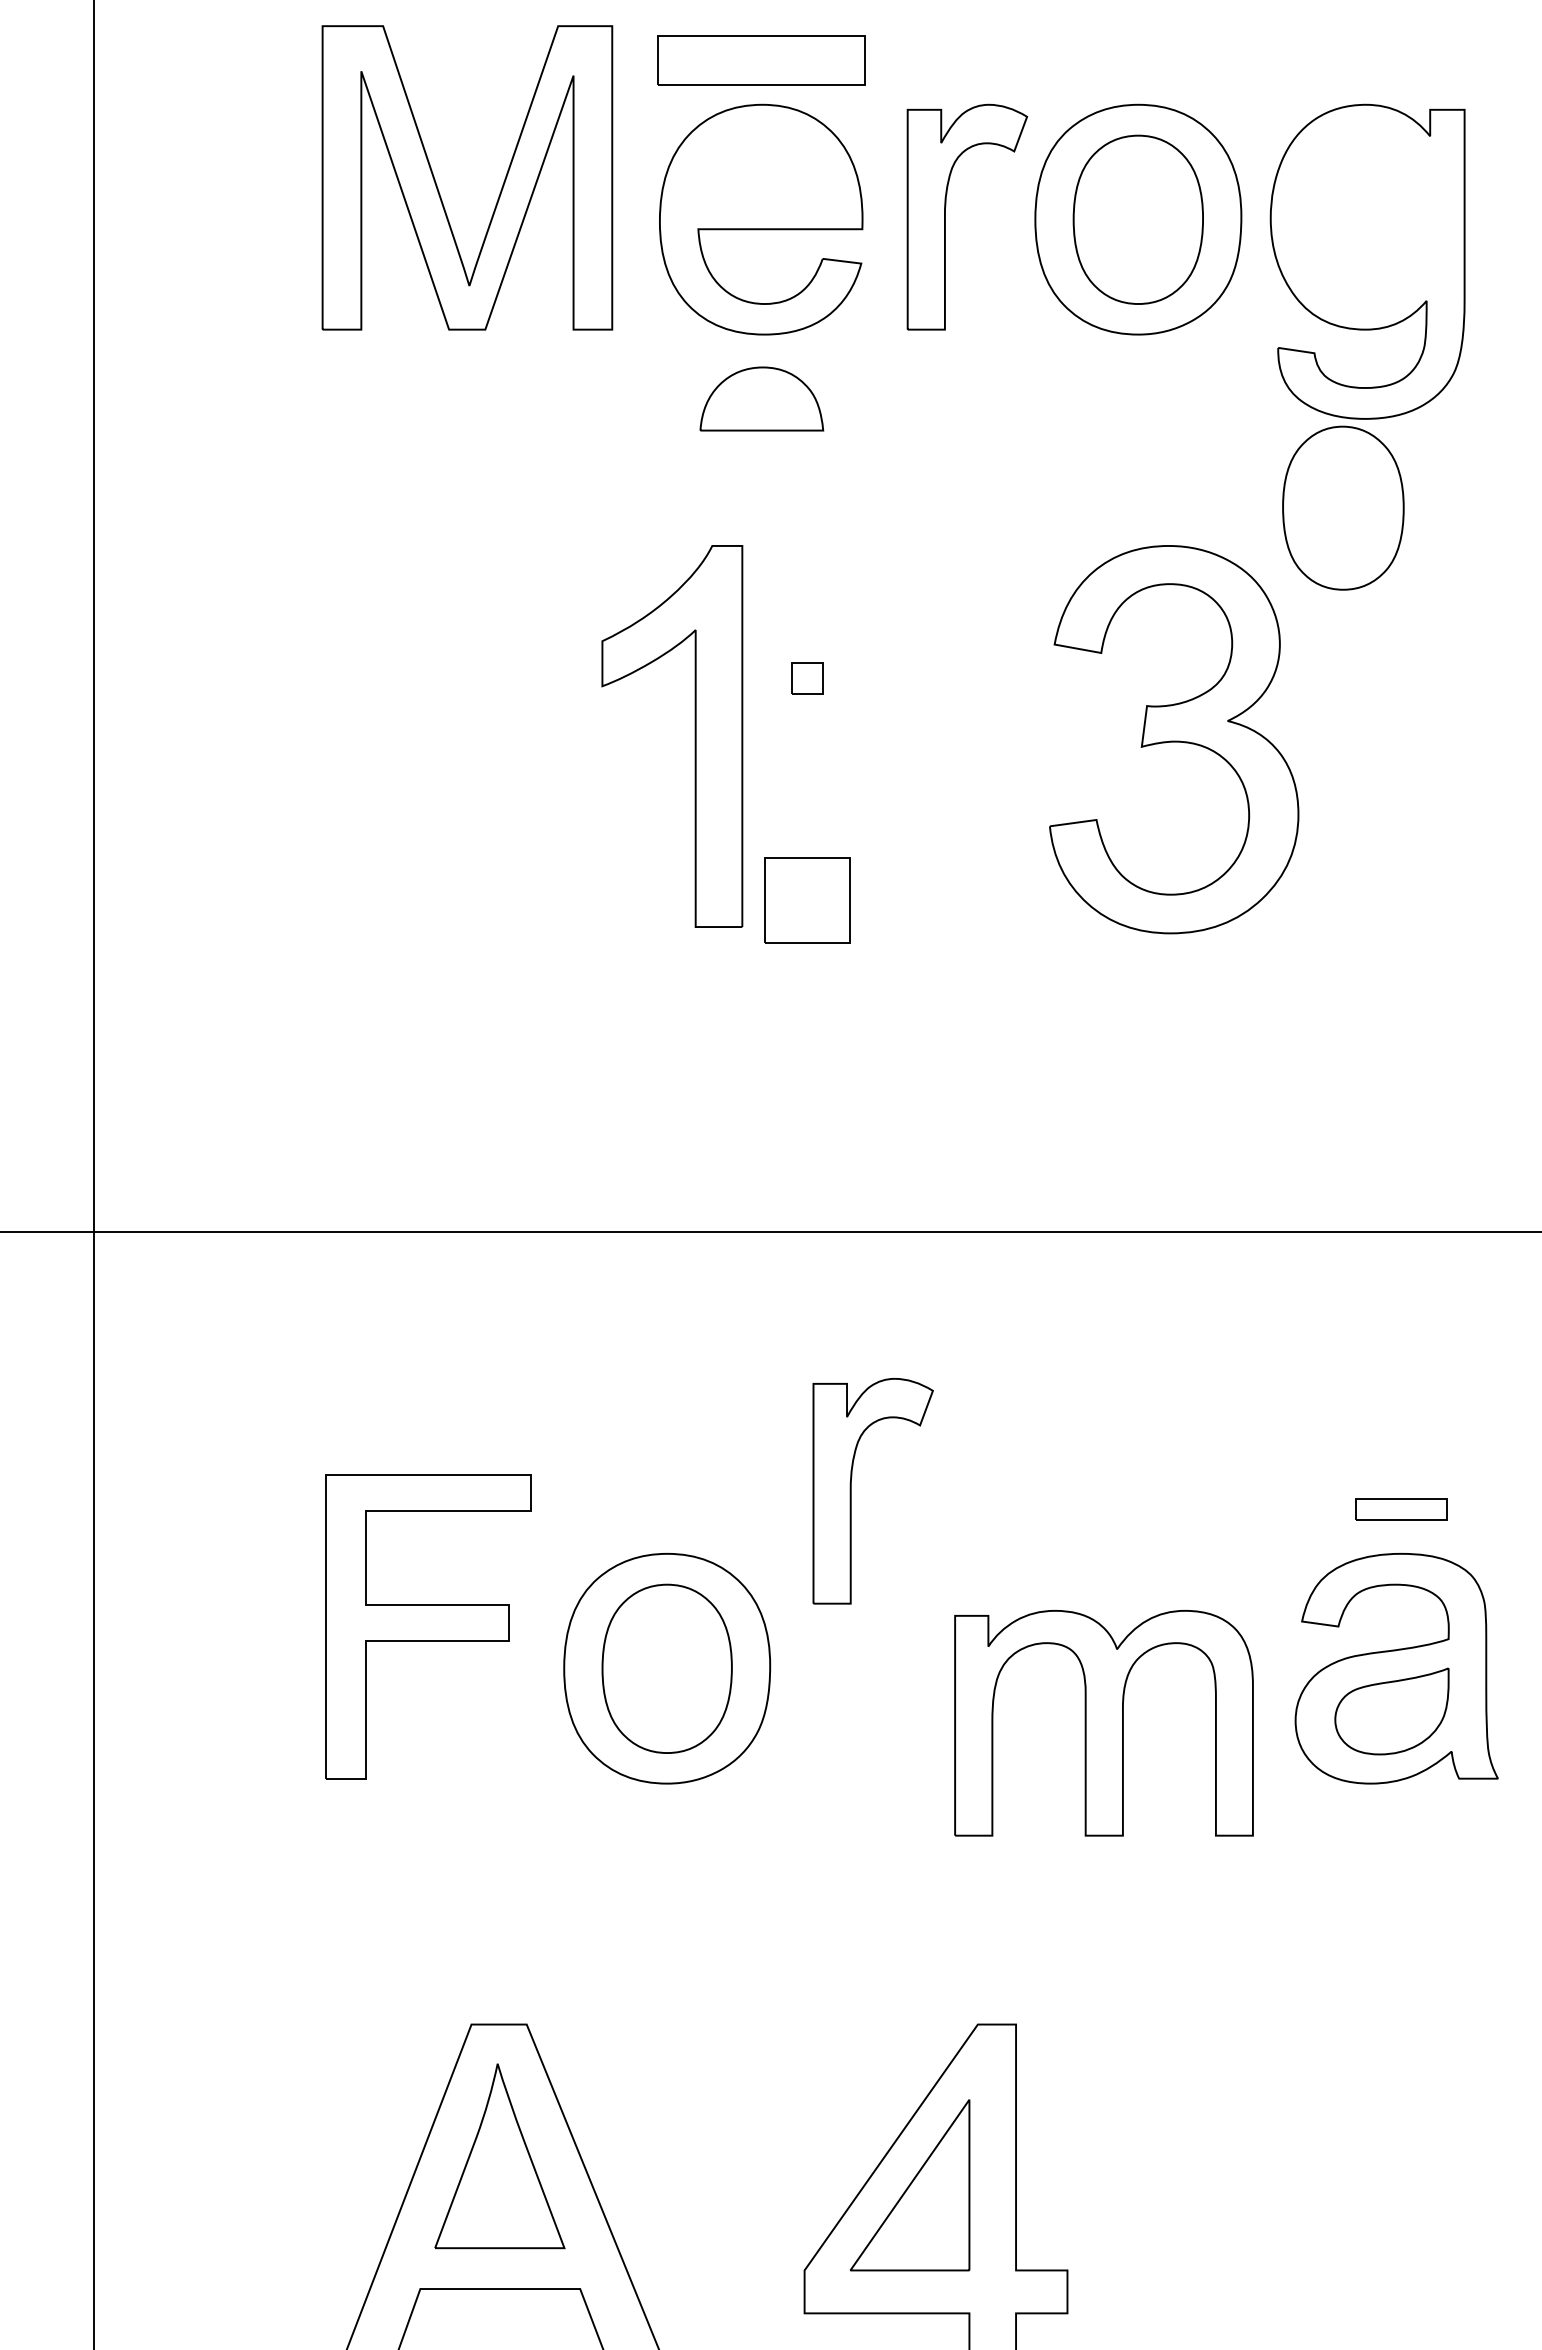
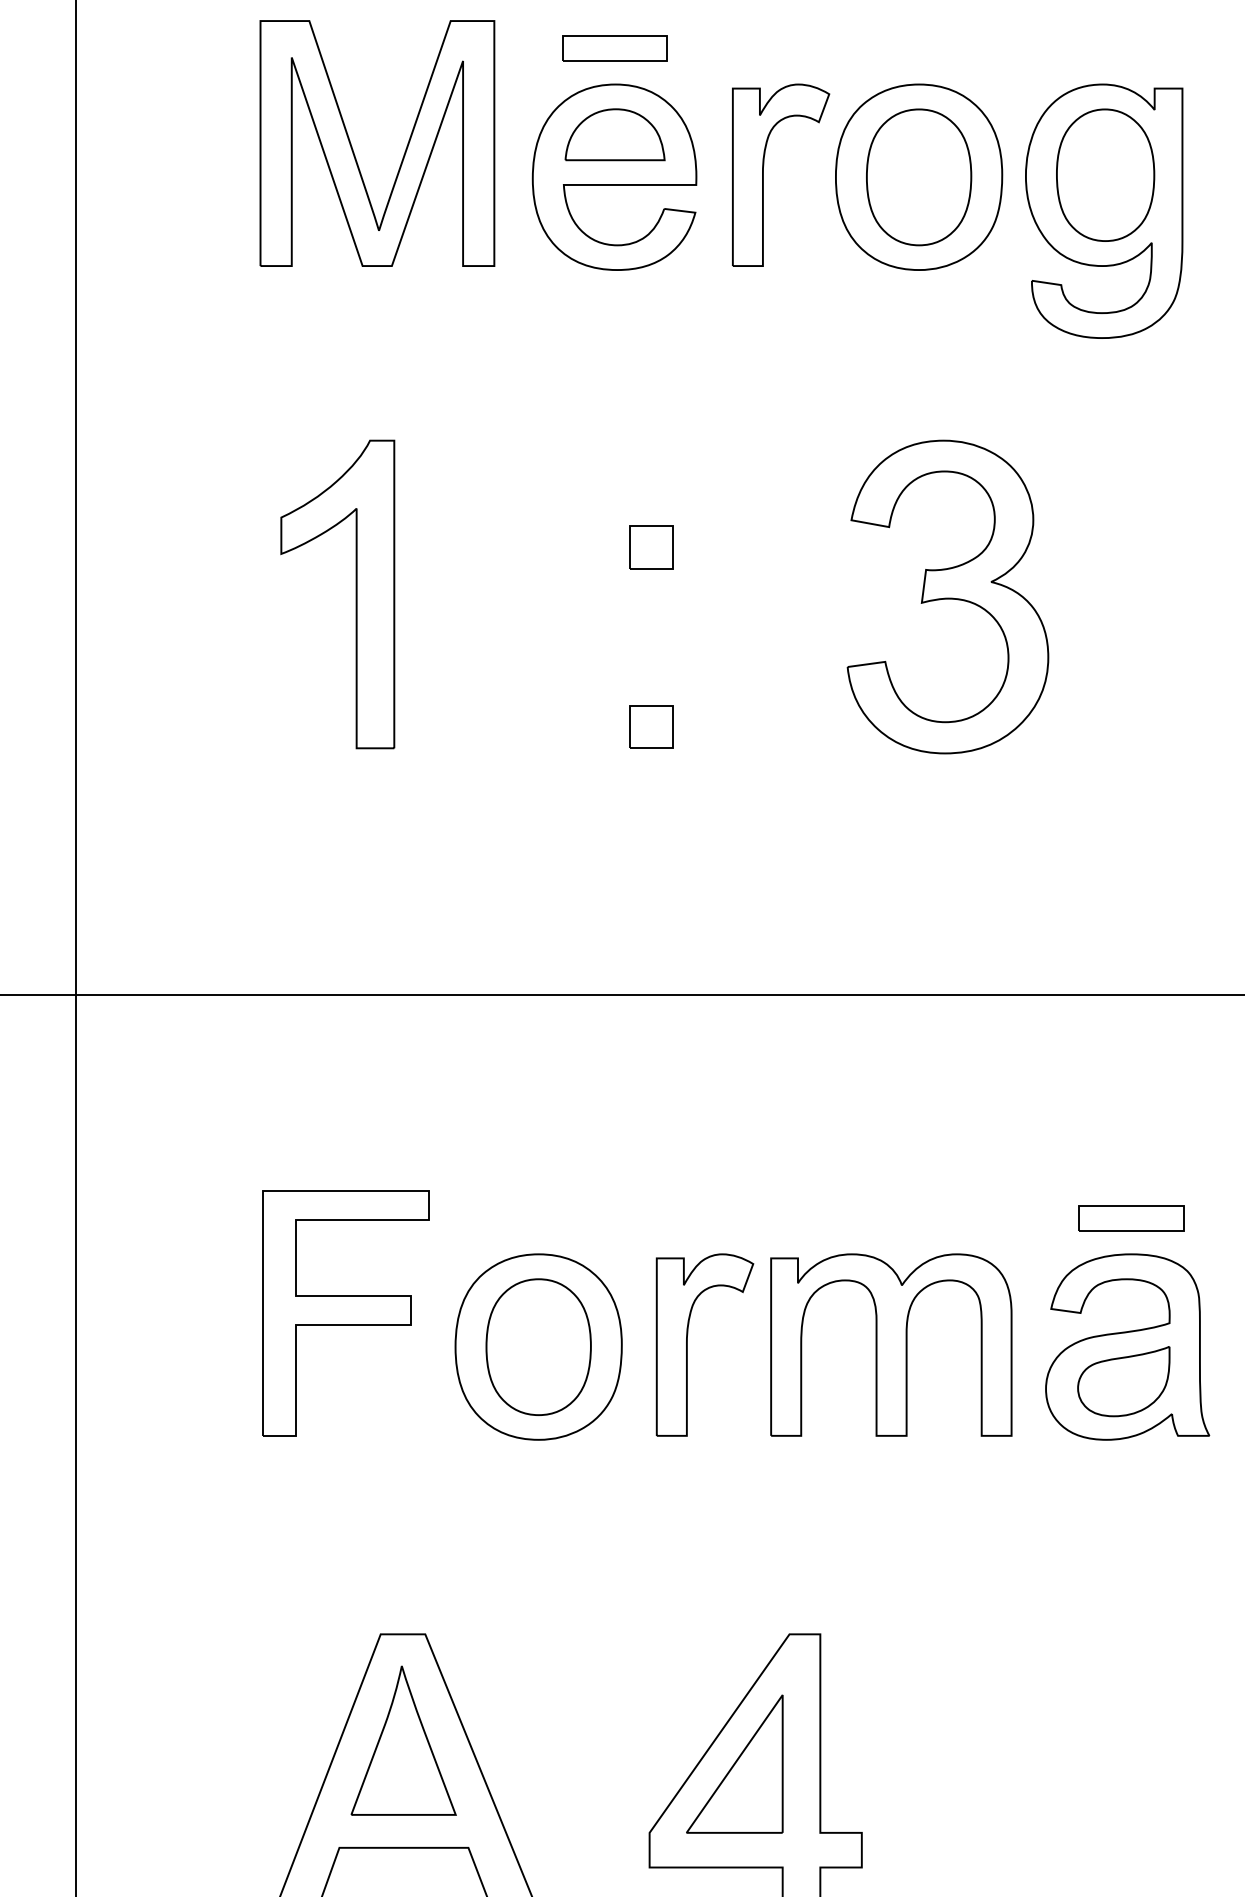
part: (761, 60) -> (614, 48), size x0.62
part: (761, 398) -> (614, 134), moved
part: (1343, 507) -> (1105, 174), moved
part: (807, 678) -> (651, 547), size x1.67
part: (694, 736) -> (355, 594), moved
part: (807, 900) -> (651, 726), size x0.62
part: (851, 1491) -> (687, 1345), moved
part: (1401, 1509) -> (1131, 1218), size x1.43
part: (1103, 1723) -> (890, 1345), moved

